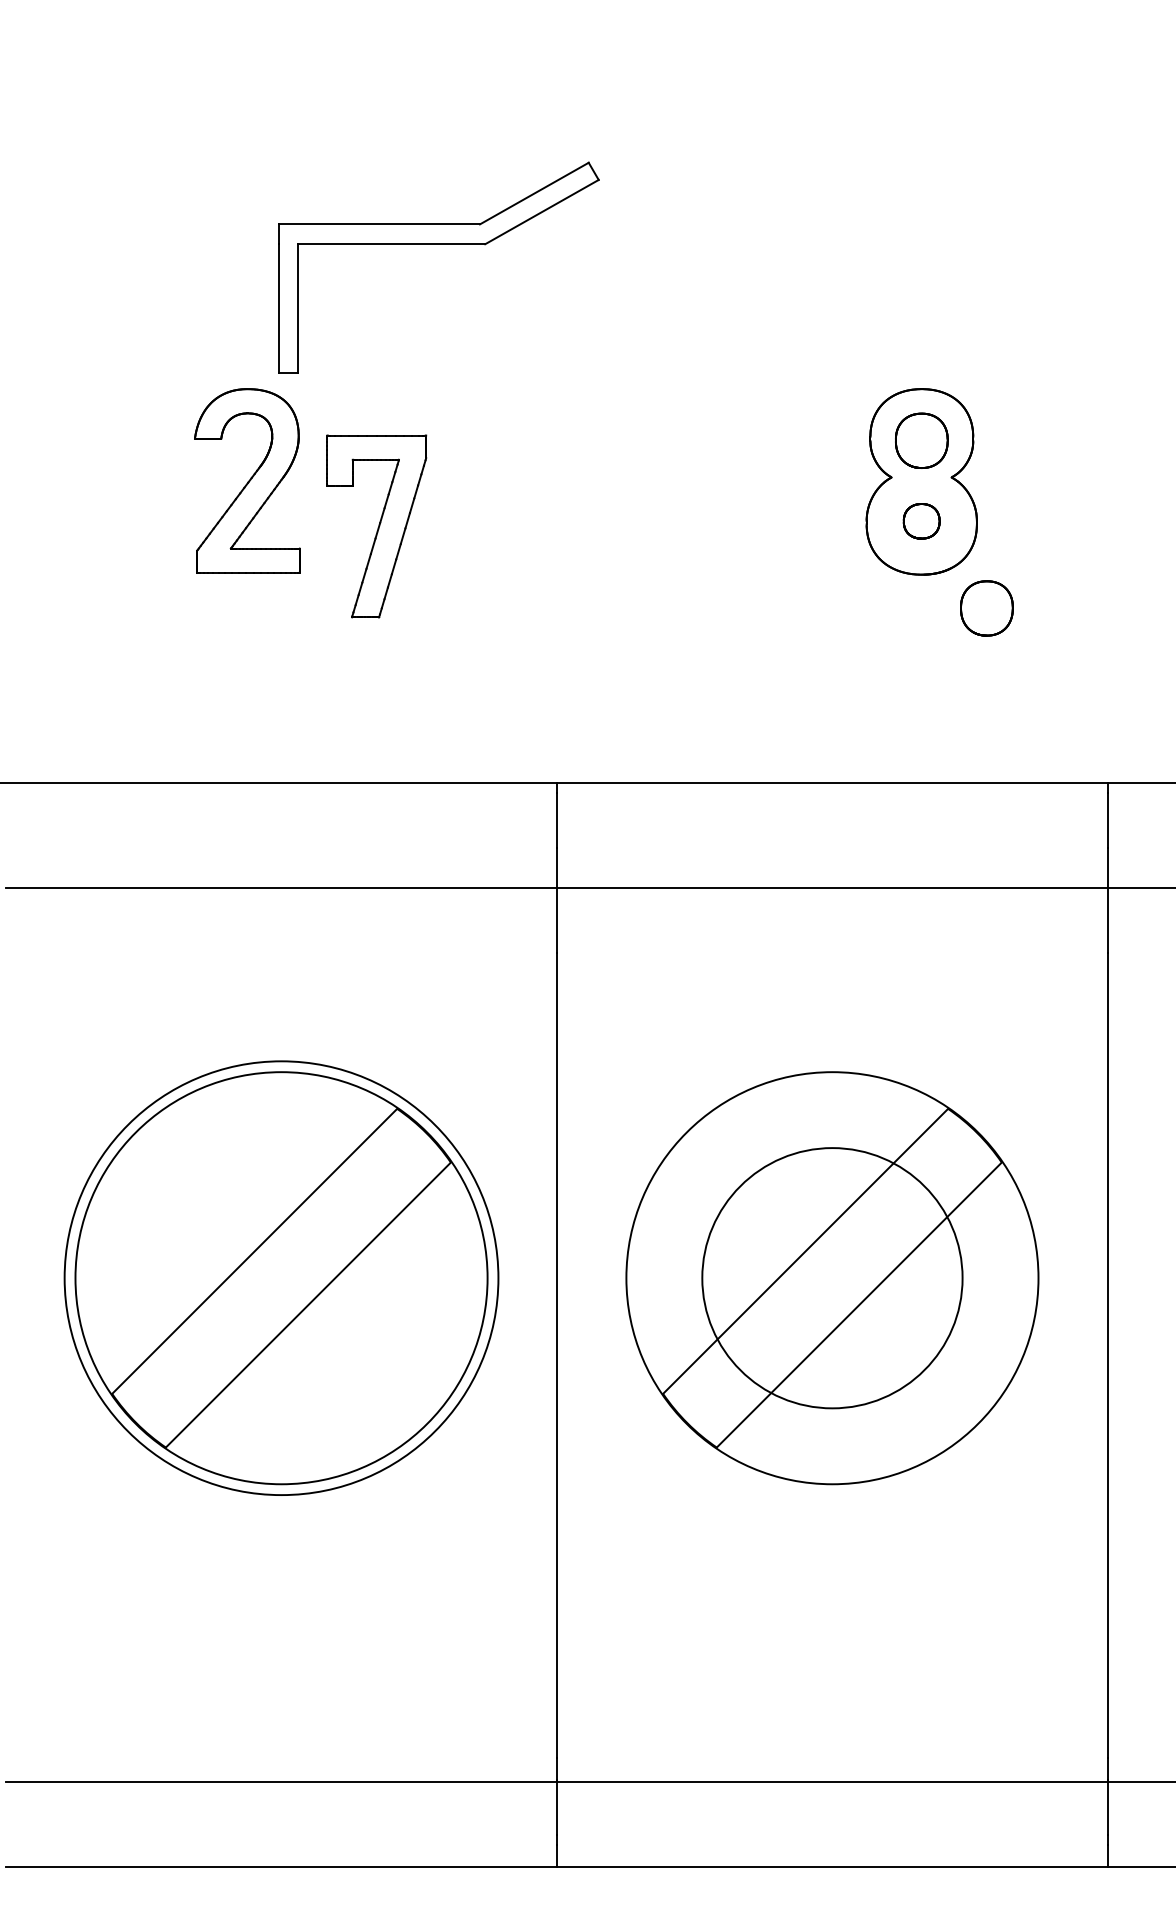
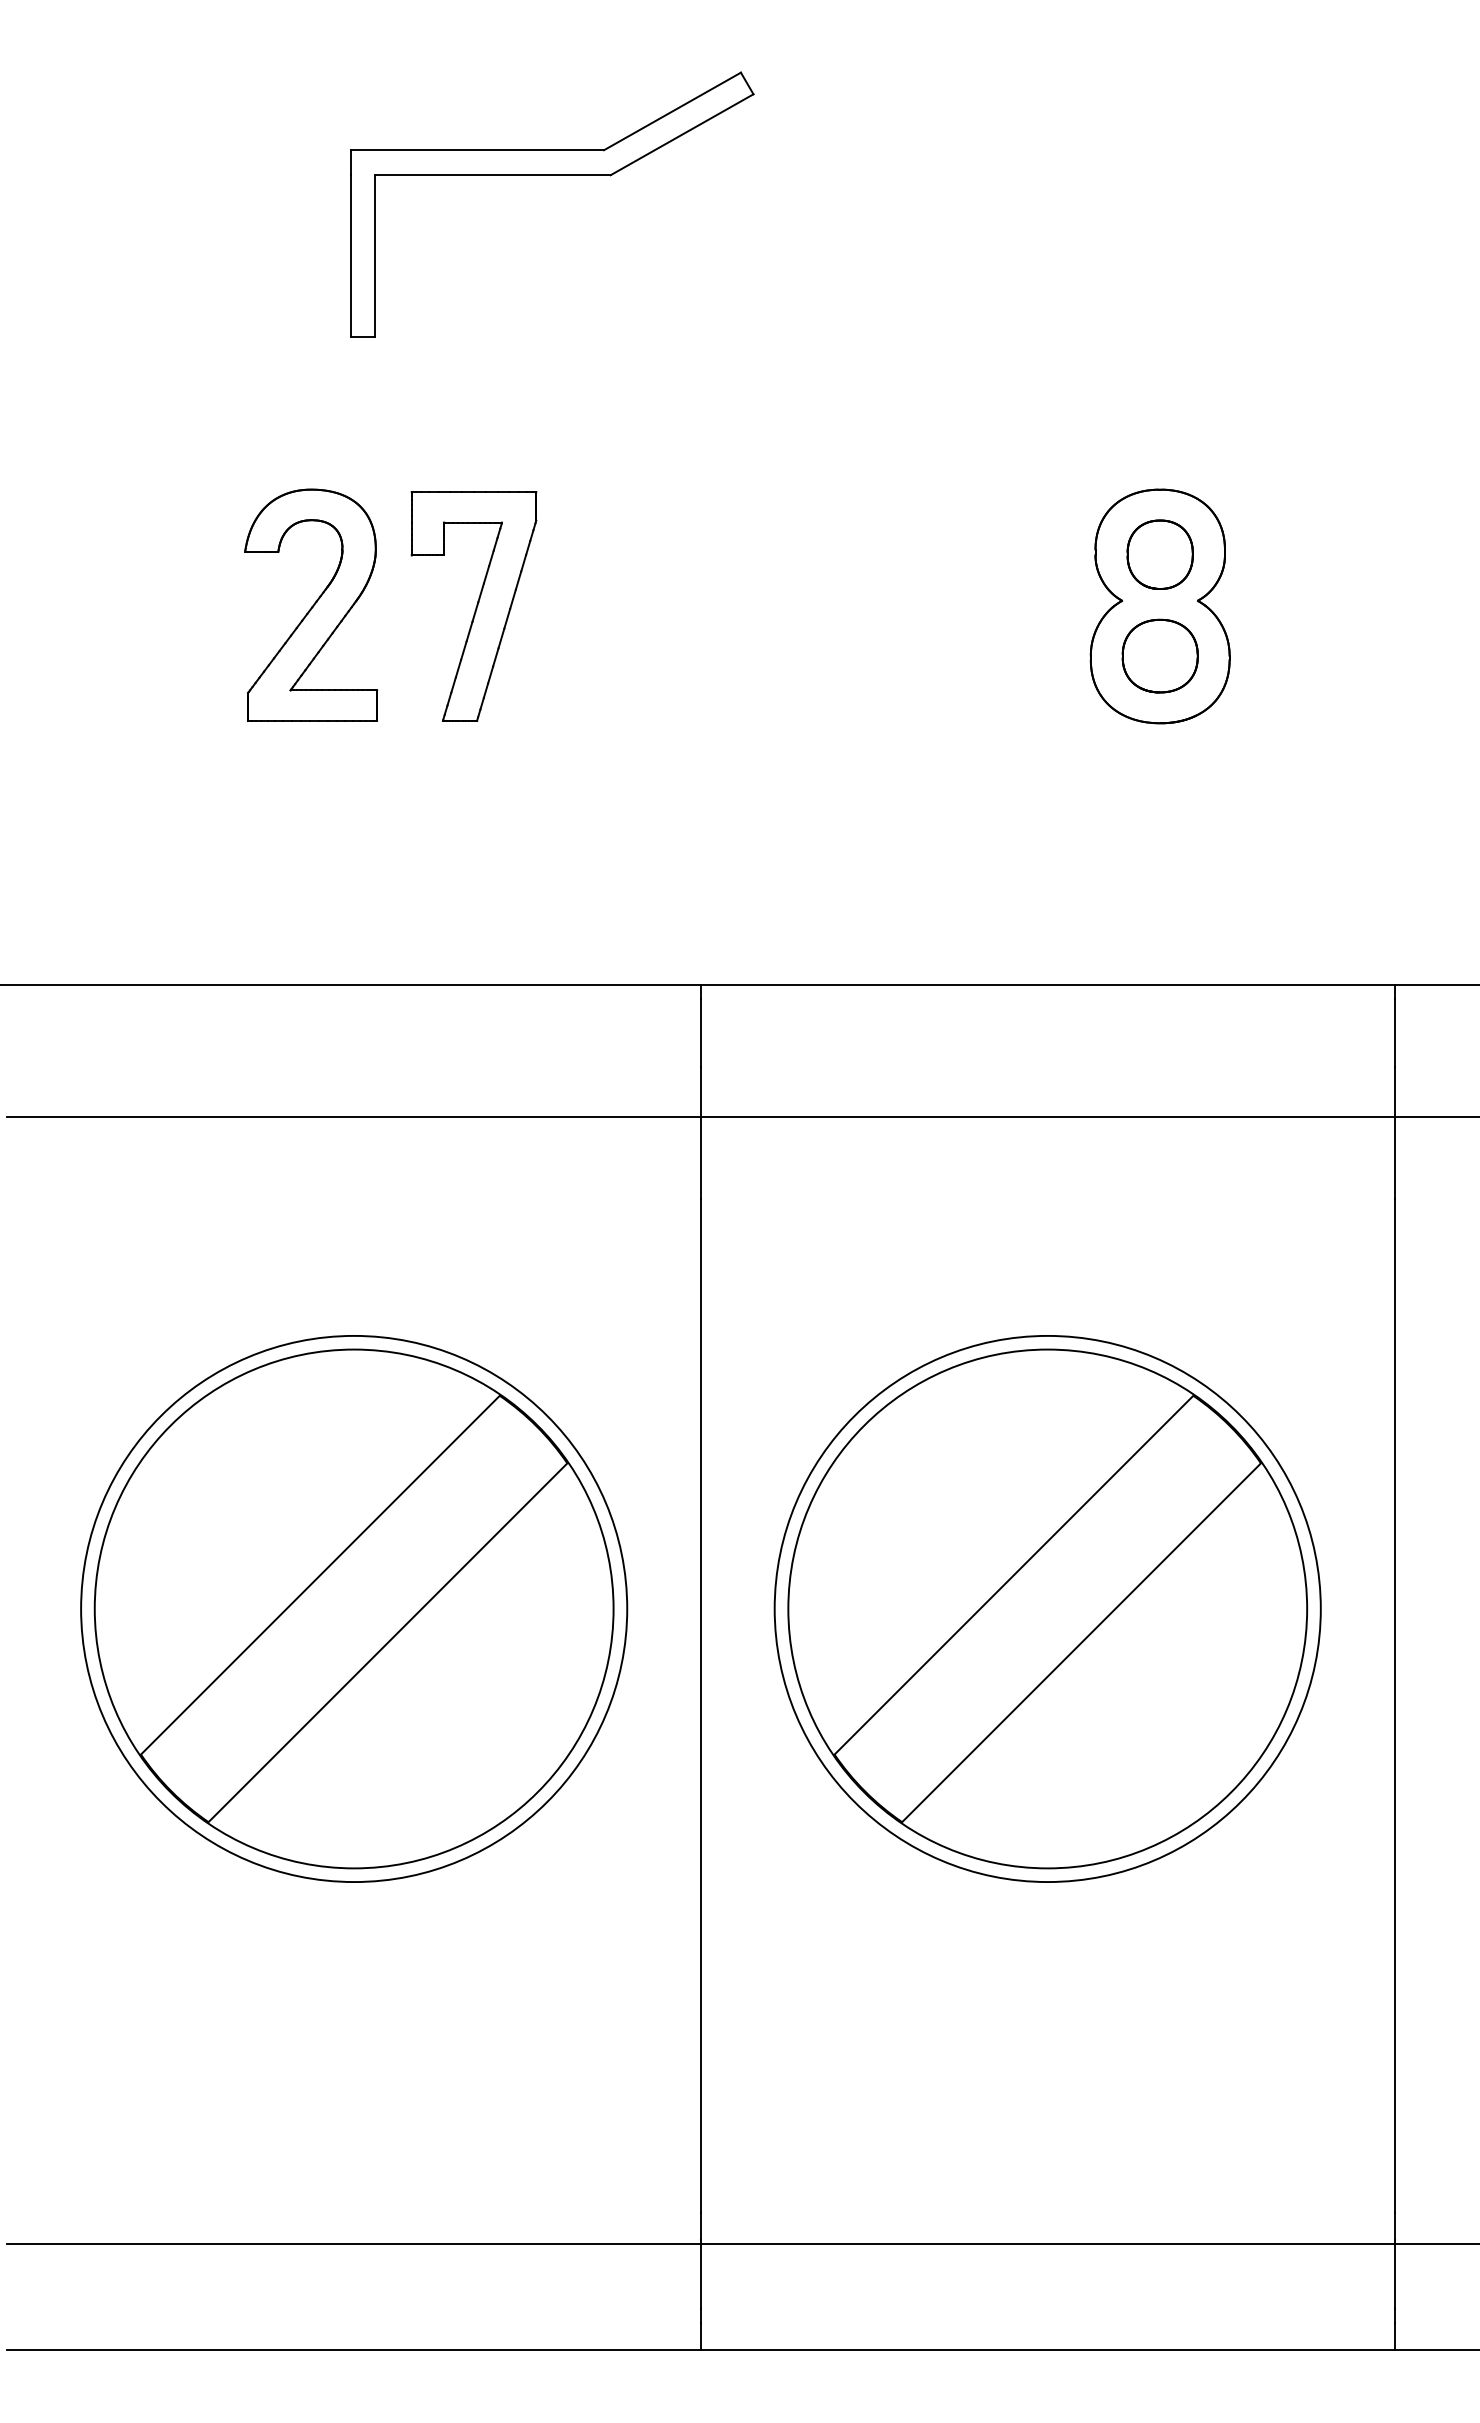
part: (439, 244) -> (552, 175), moved
part: (921, 520) -> (1159, 655), size x1.67
part: (376, 526) -> (473, 606), moved
part: (986, 608) -> (1241, 765), removed
circle: (832, 1277) -> (1047, 1608), size x1.67

